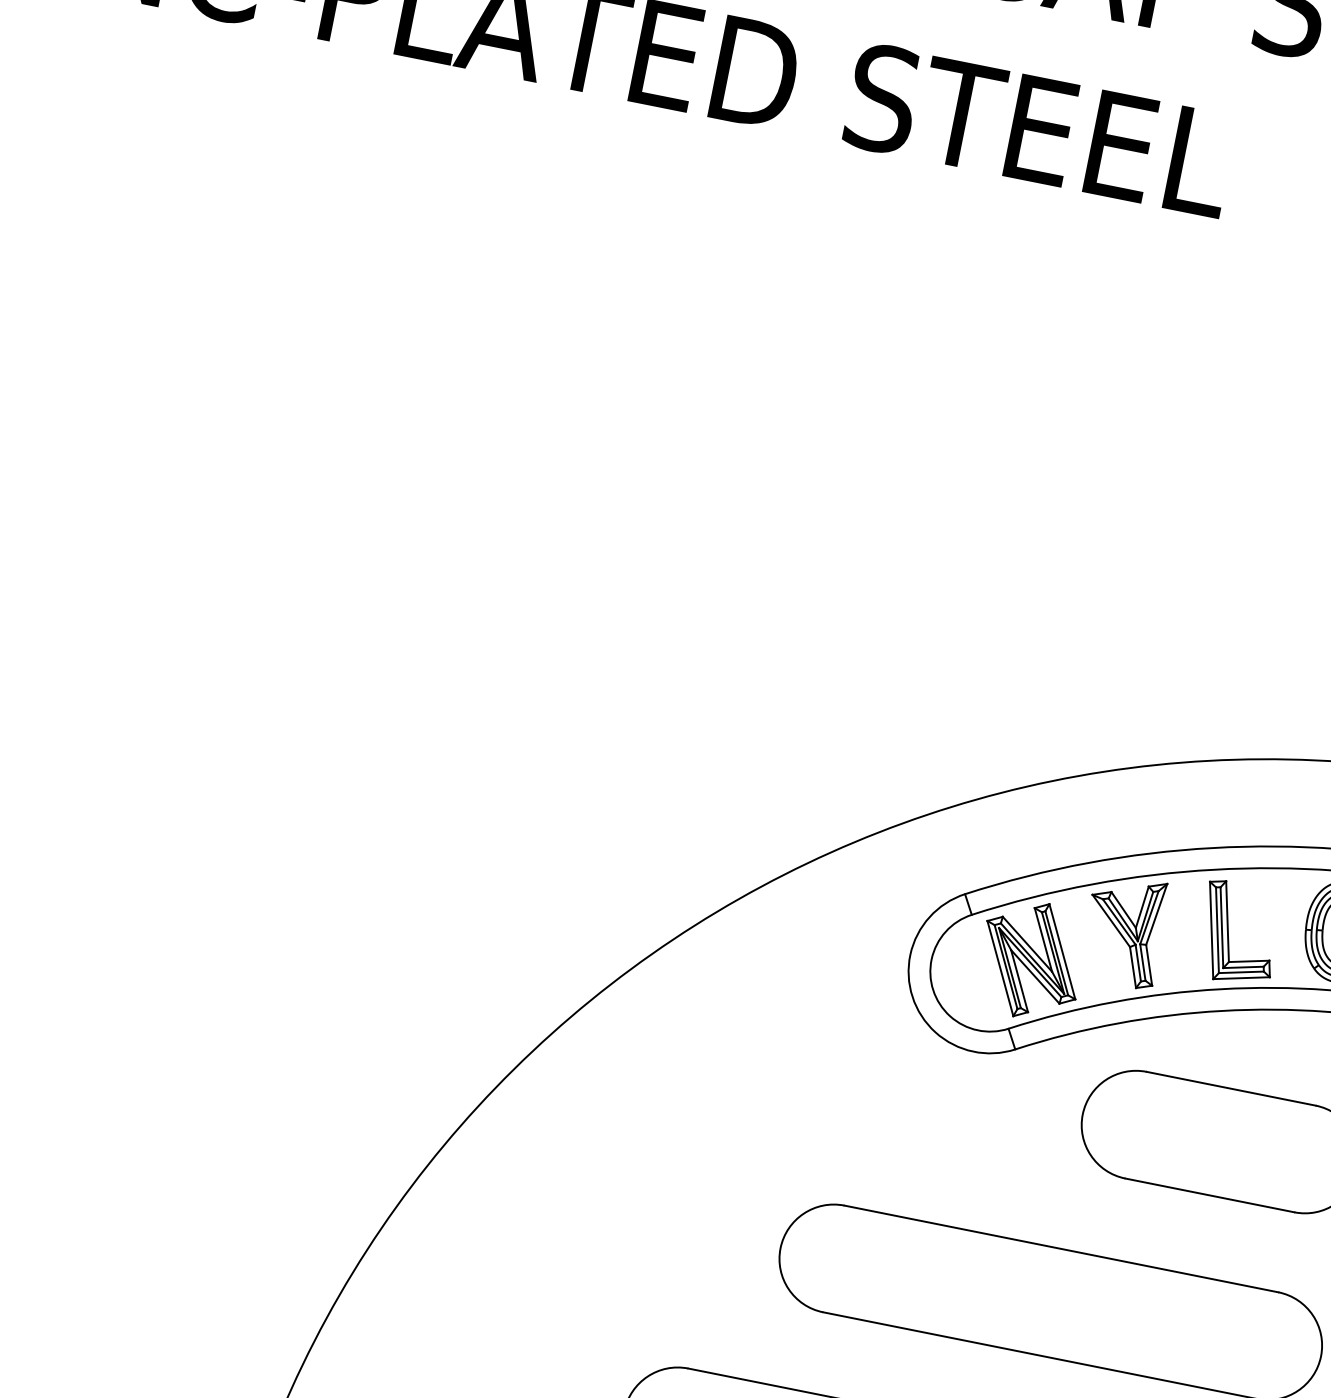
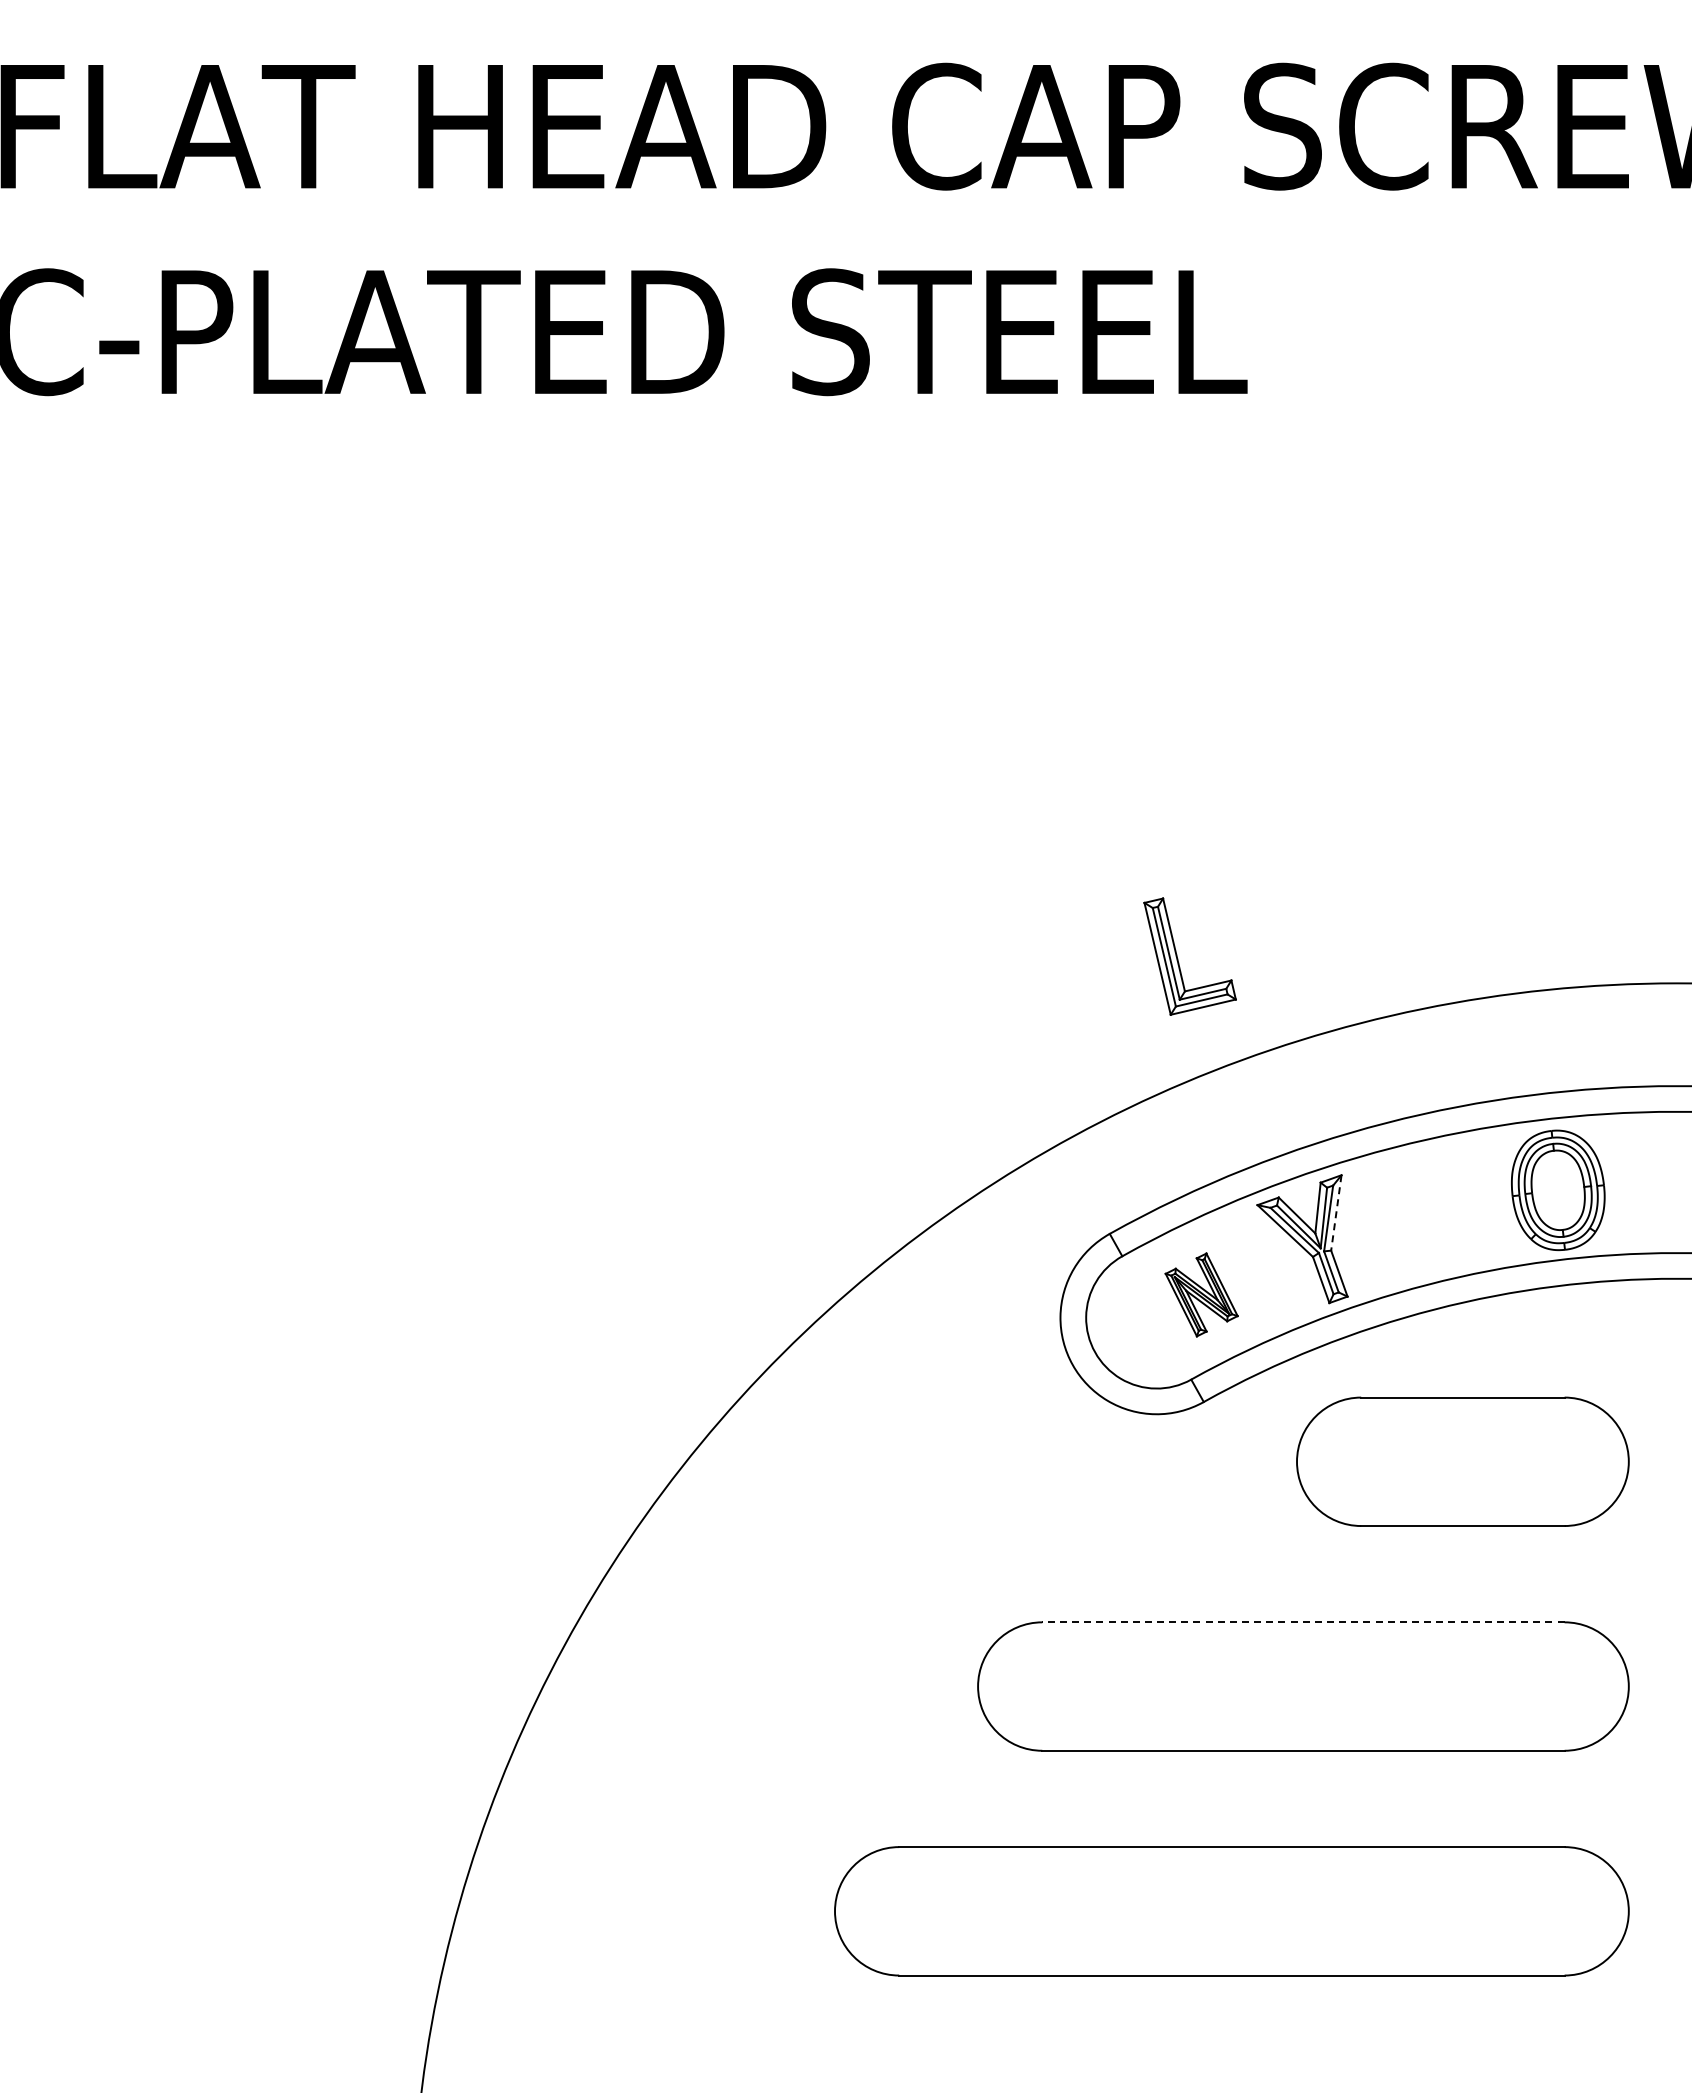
line: (1156, 914) -> (1336, 1213), solid -> dashed
part: (1229, 933) -> (1178, 958), moved
part: (1031, 959) -> (1201, 1294), size x0.6
line: (1060, 1248) -> (1302, 1622), solid -> dashed

